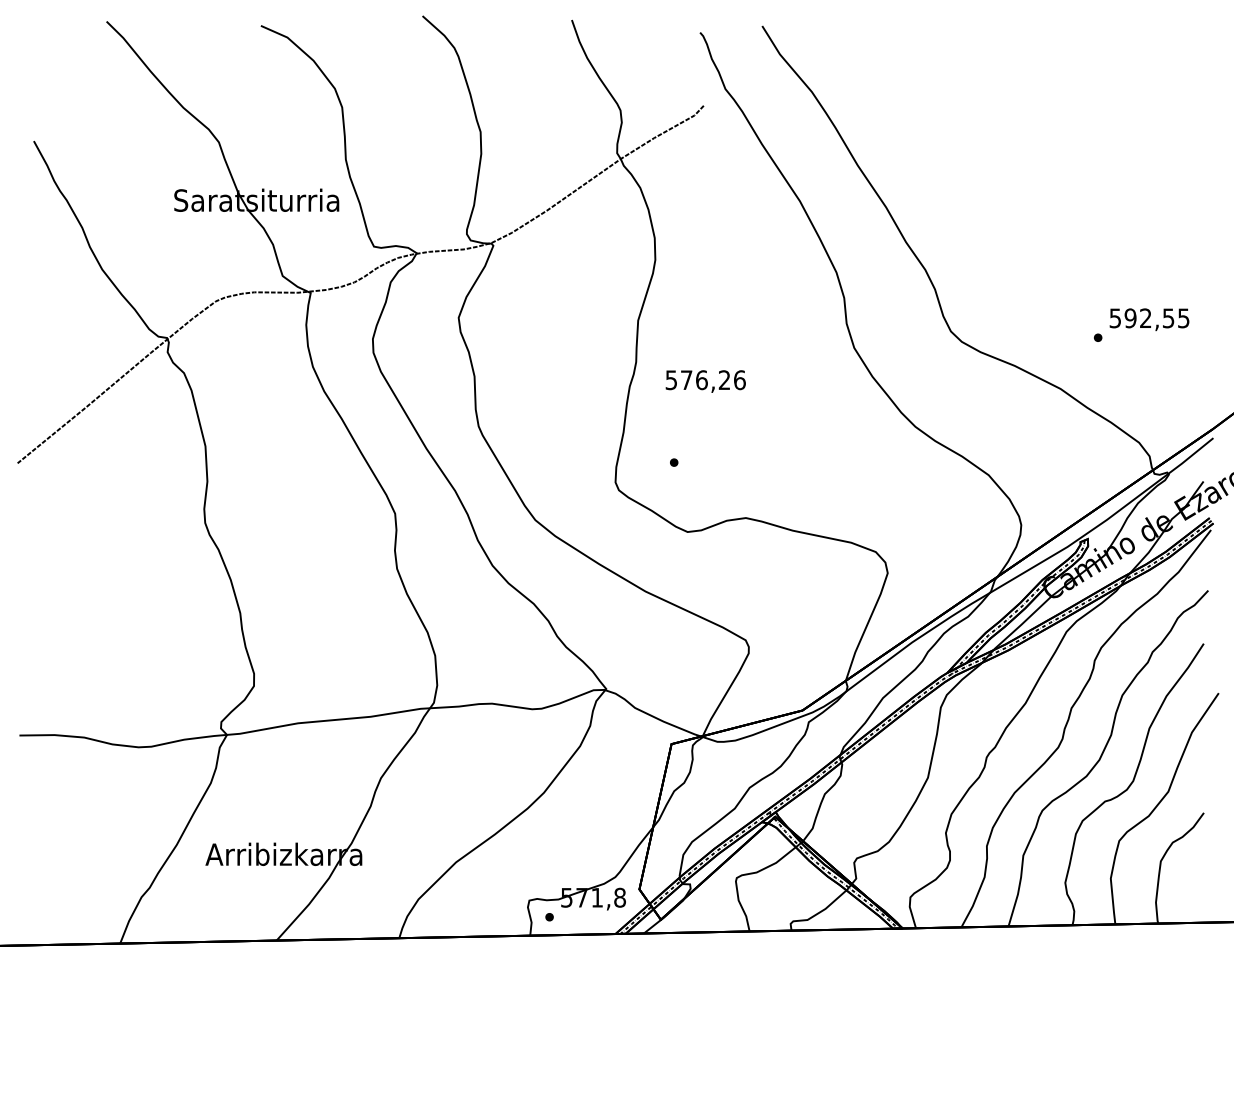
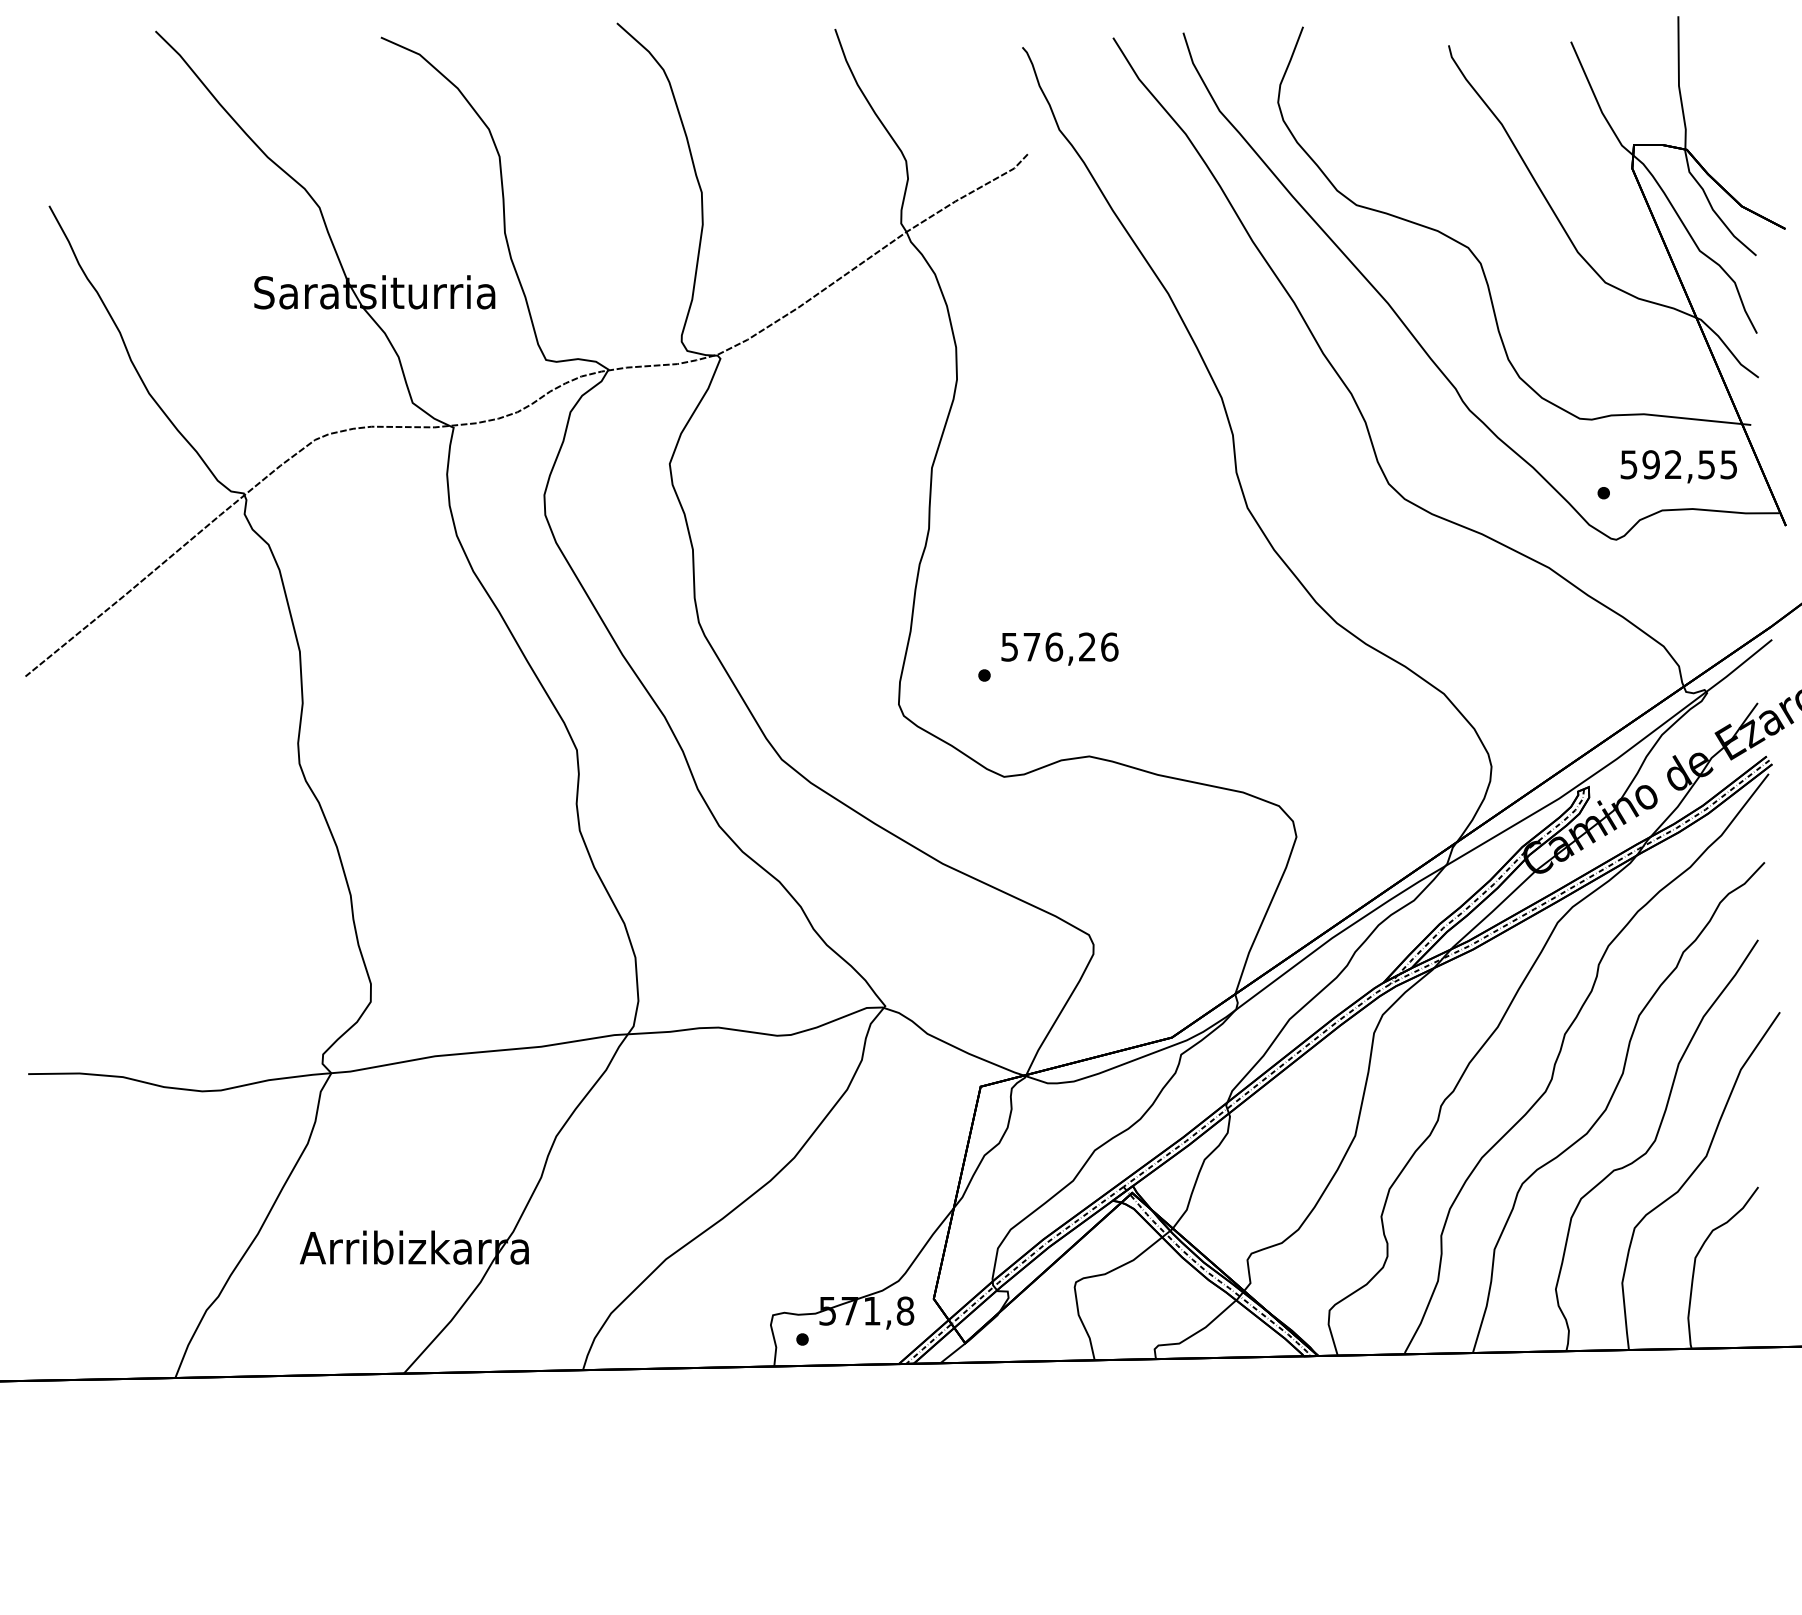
part: (1016, 190) -> (1484, 277), added
text: (705, 381) -> (1059, 649), moved

